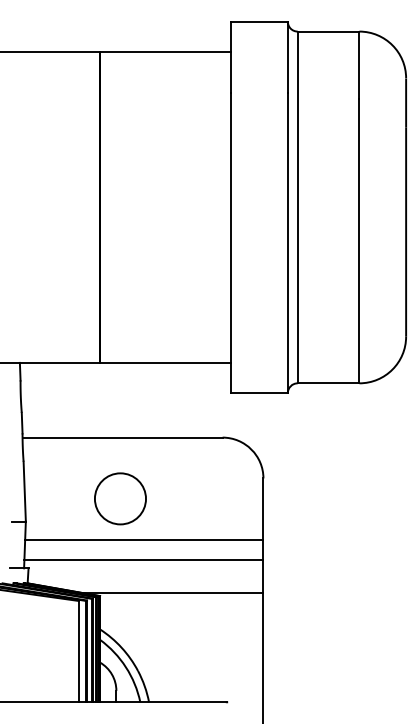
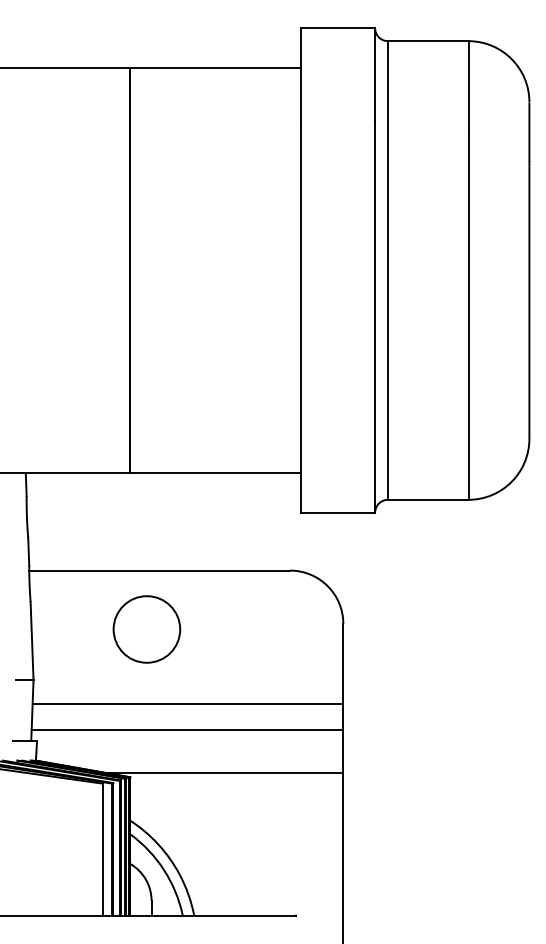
circle: (120, 498) -> (146, 629), moved

